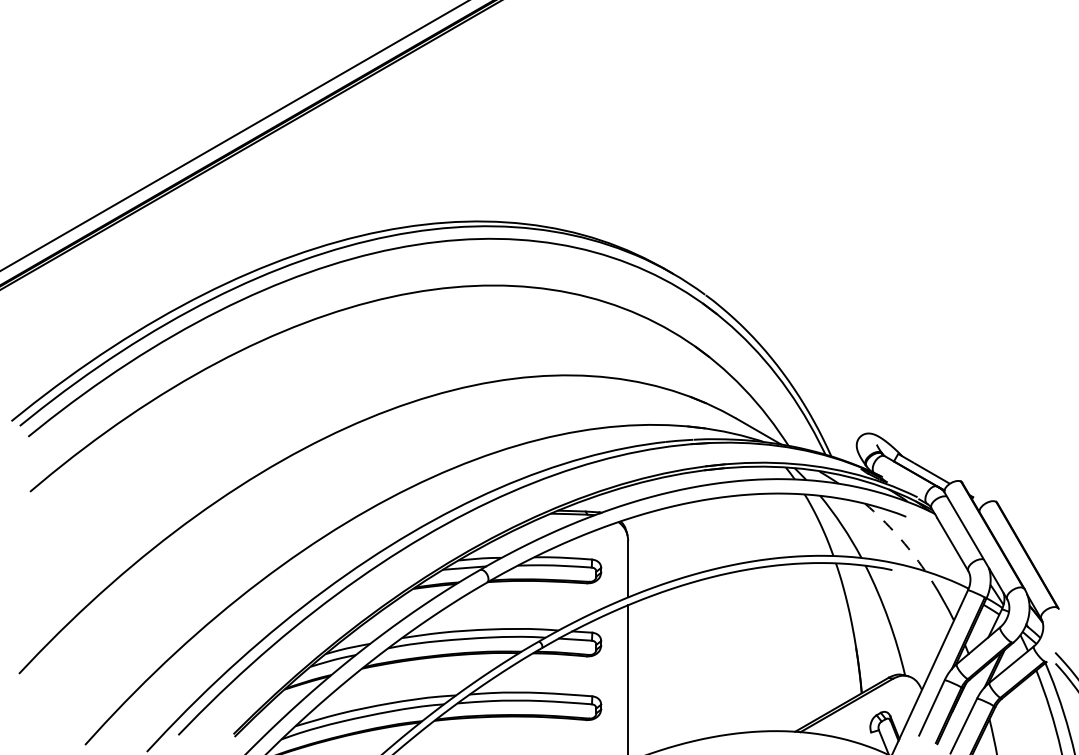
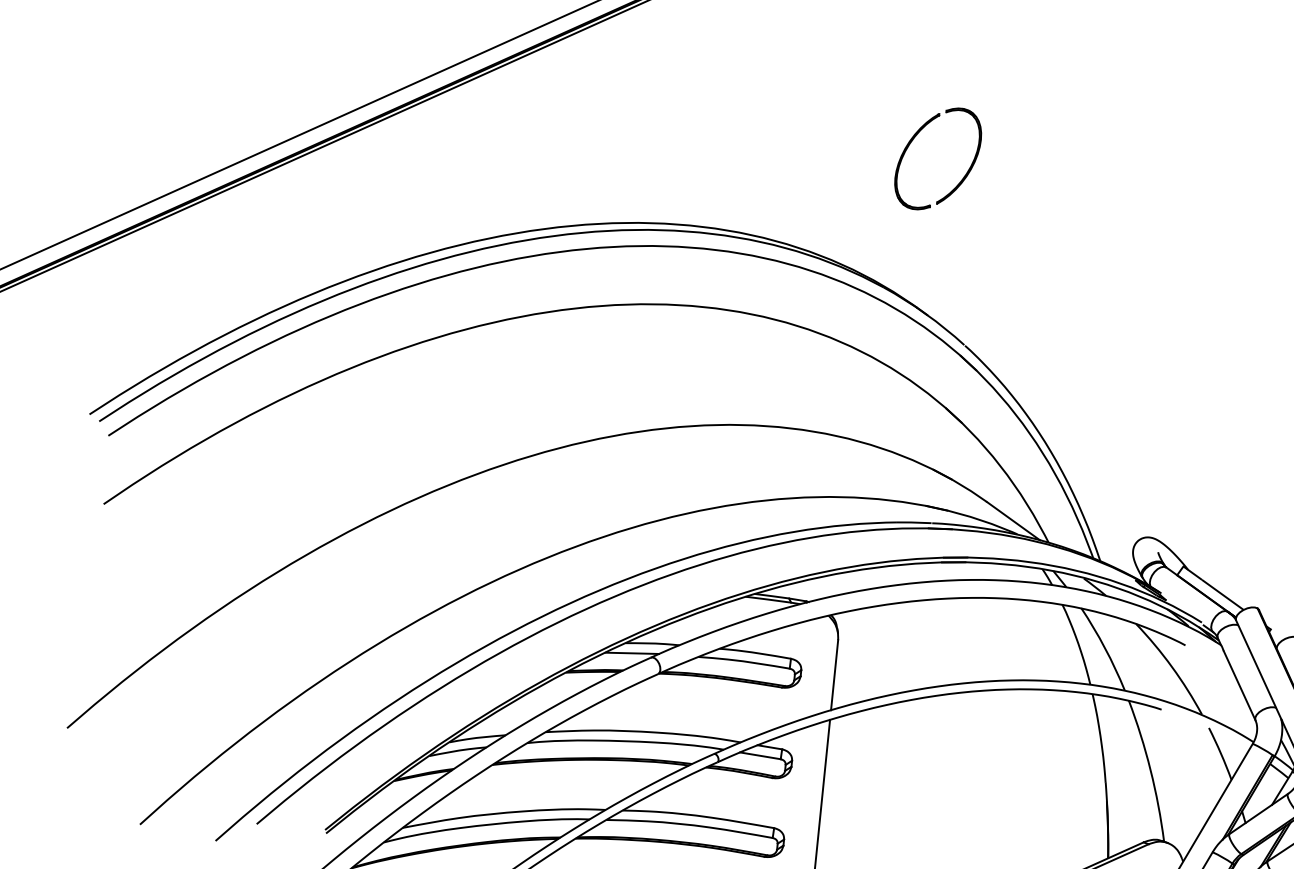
part: (647, 136) -> (912, 141), added
arc: (897, 535) -> (1172, 667), dashed -> solid

